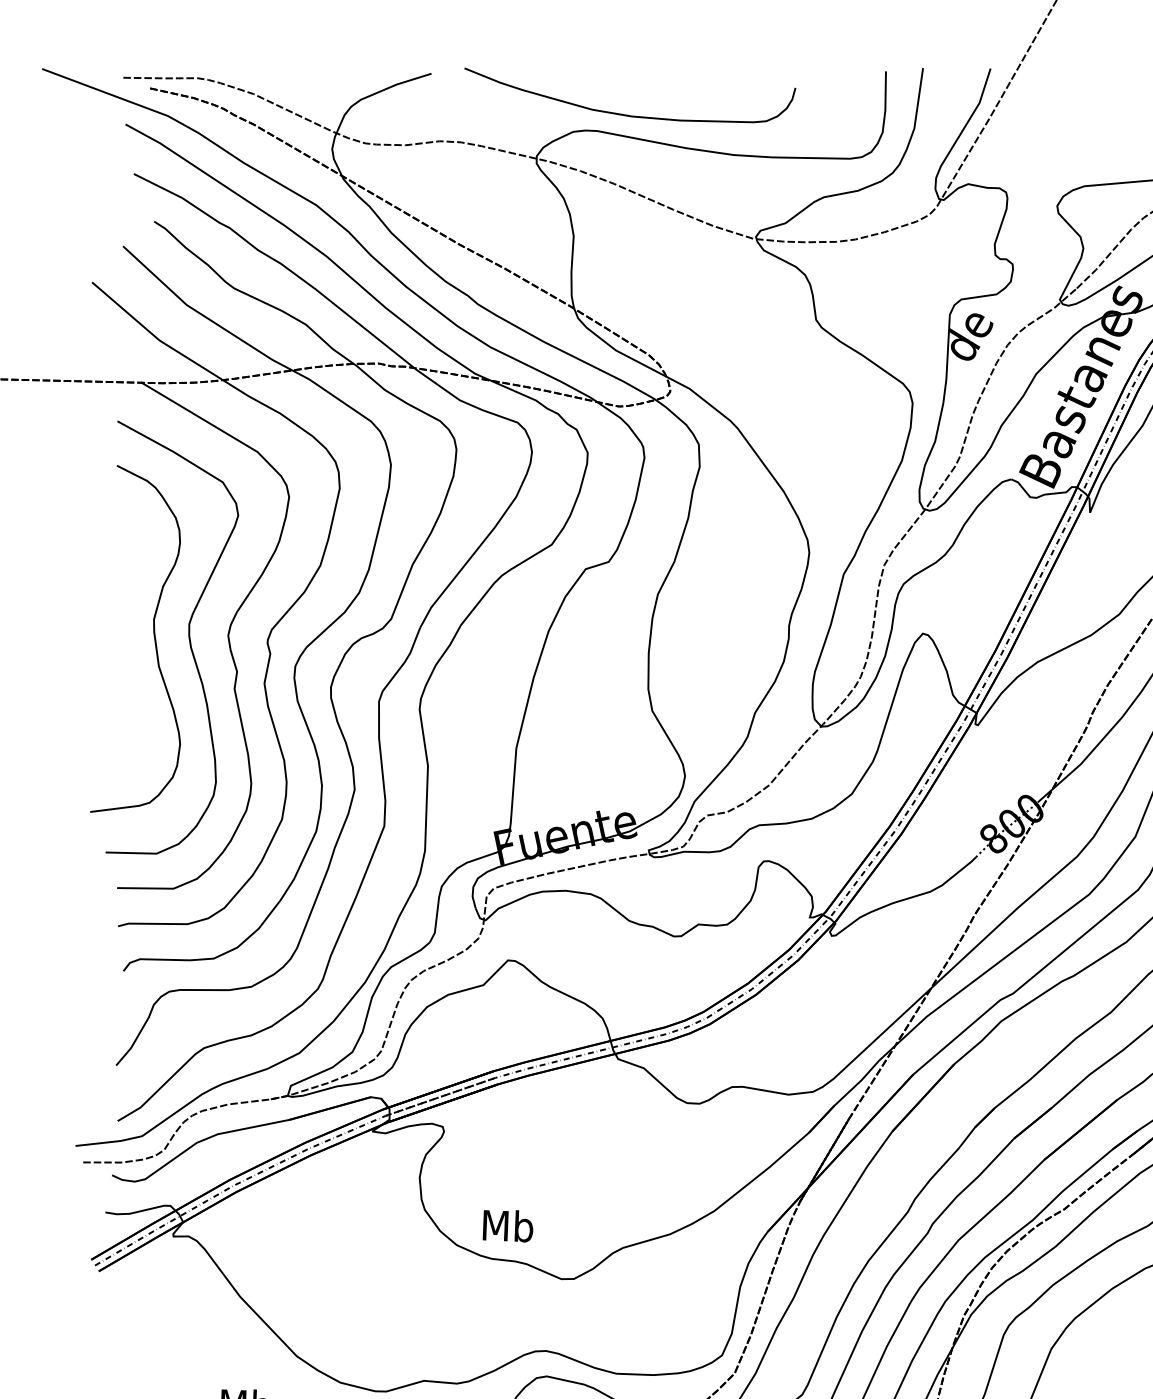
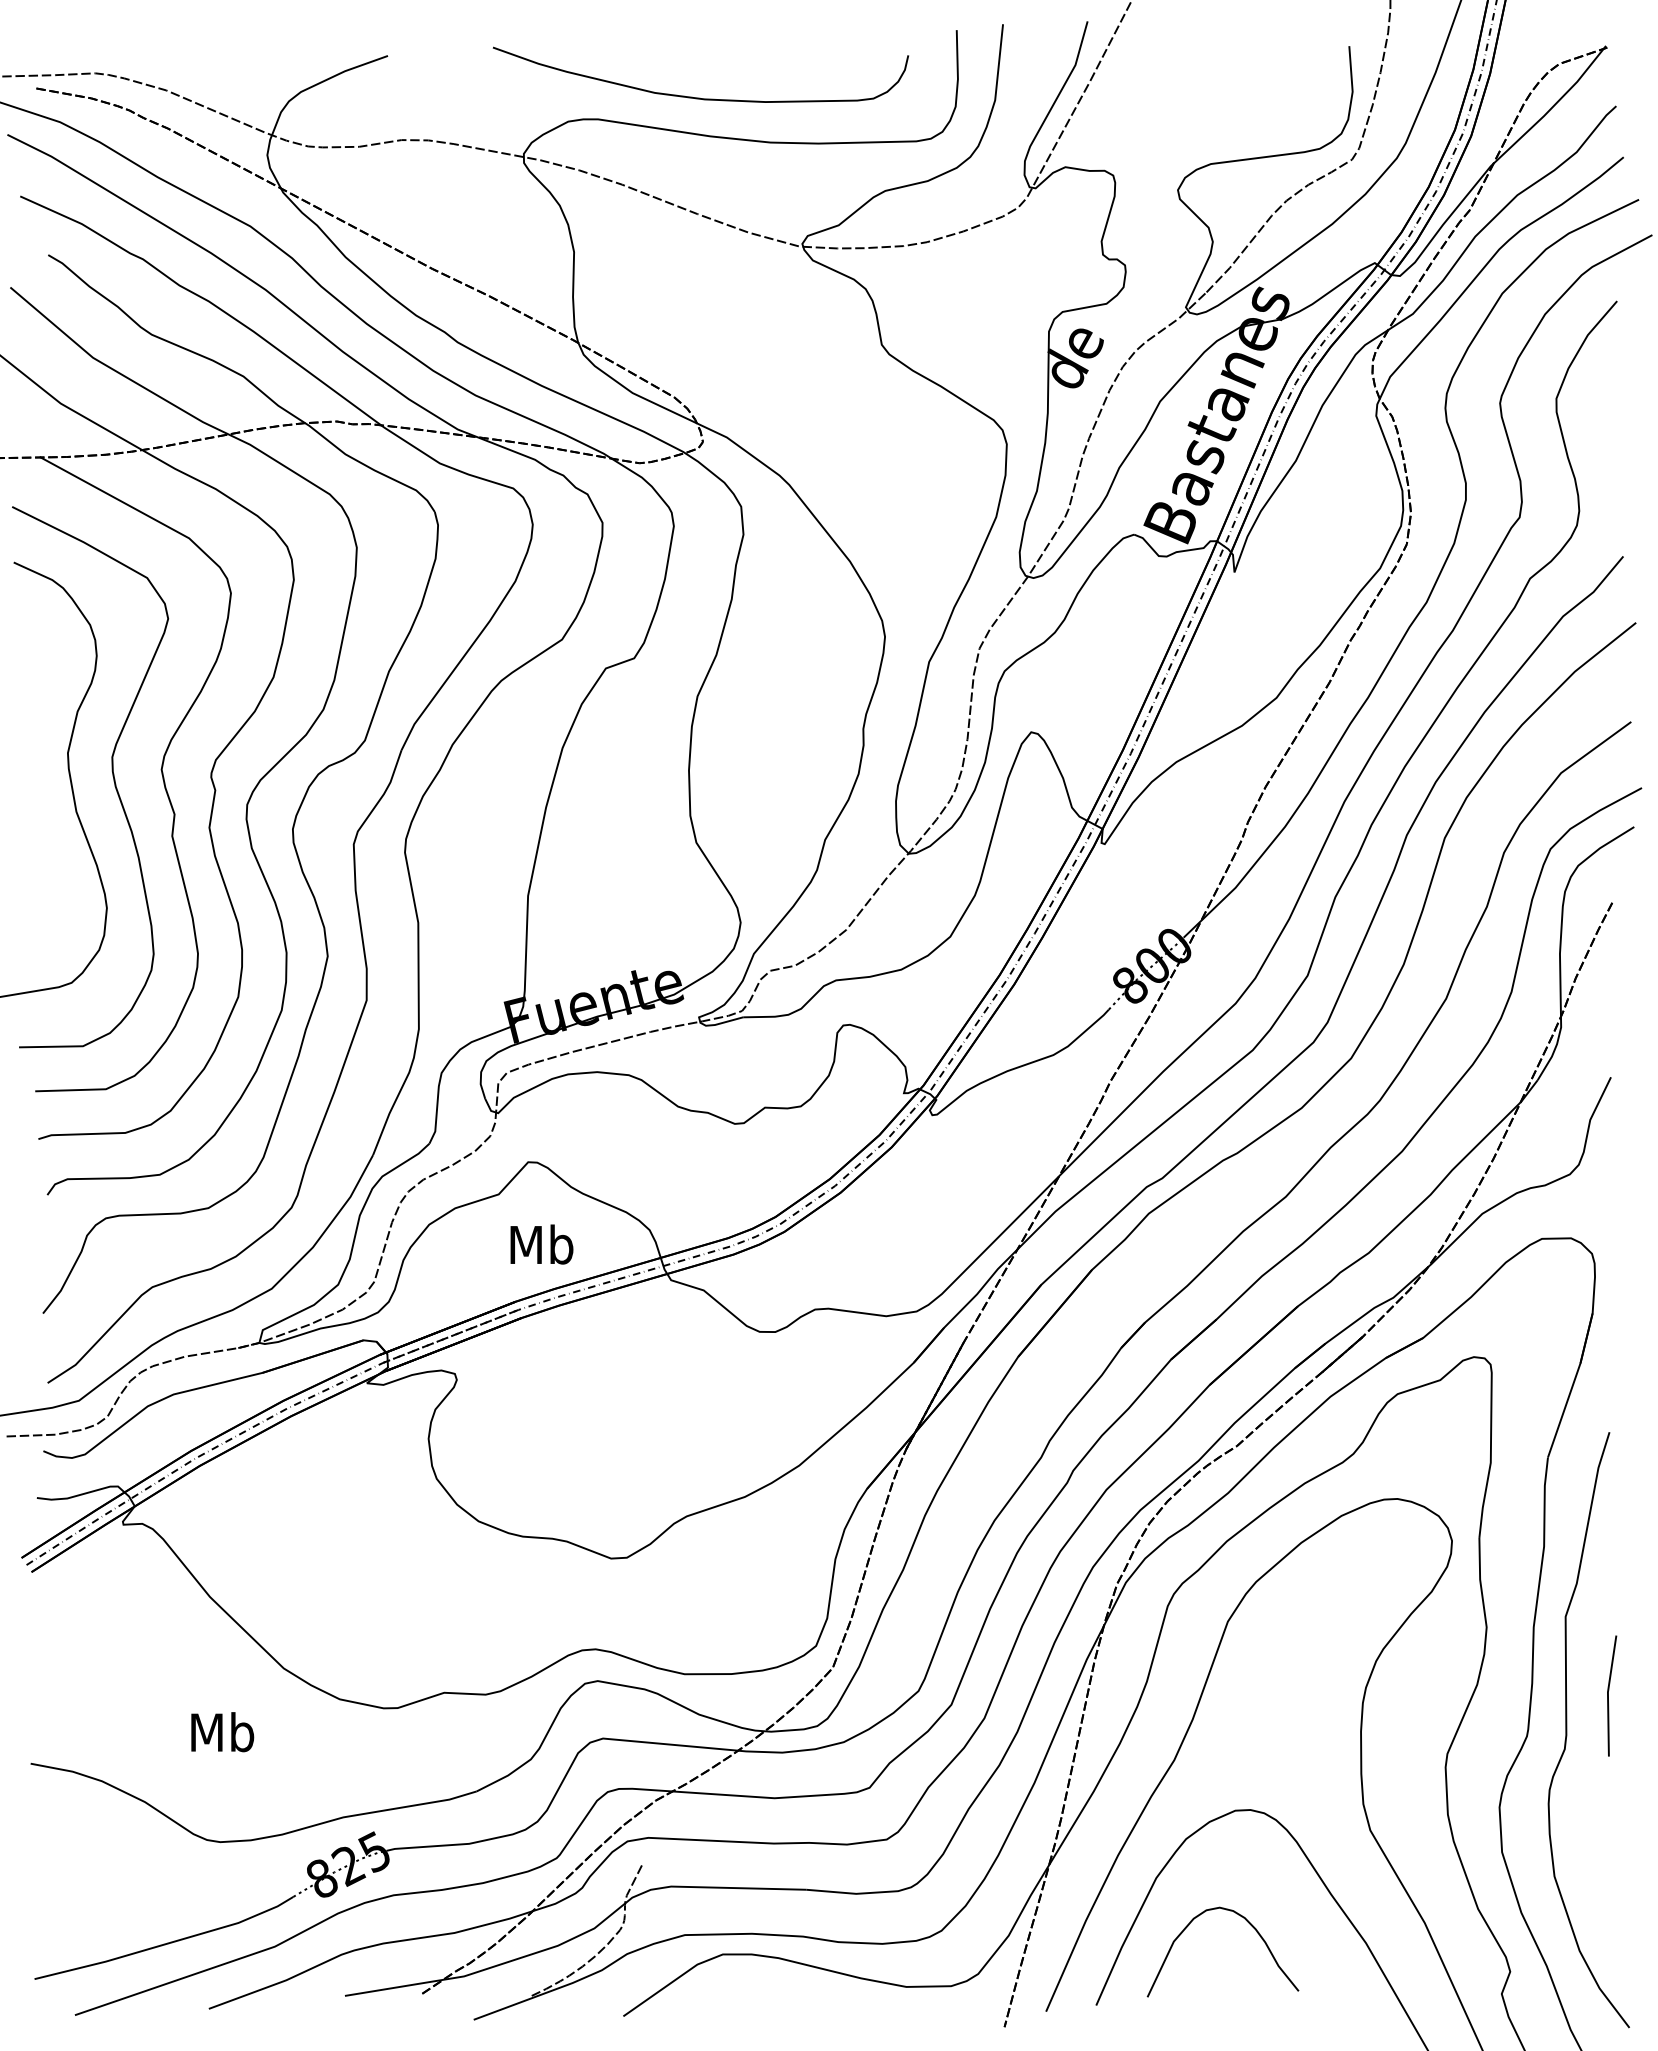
curve: (628, 114) -> (700, 97), moved
text: (507, 1225) -> (541, 1244), moved

